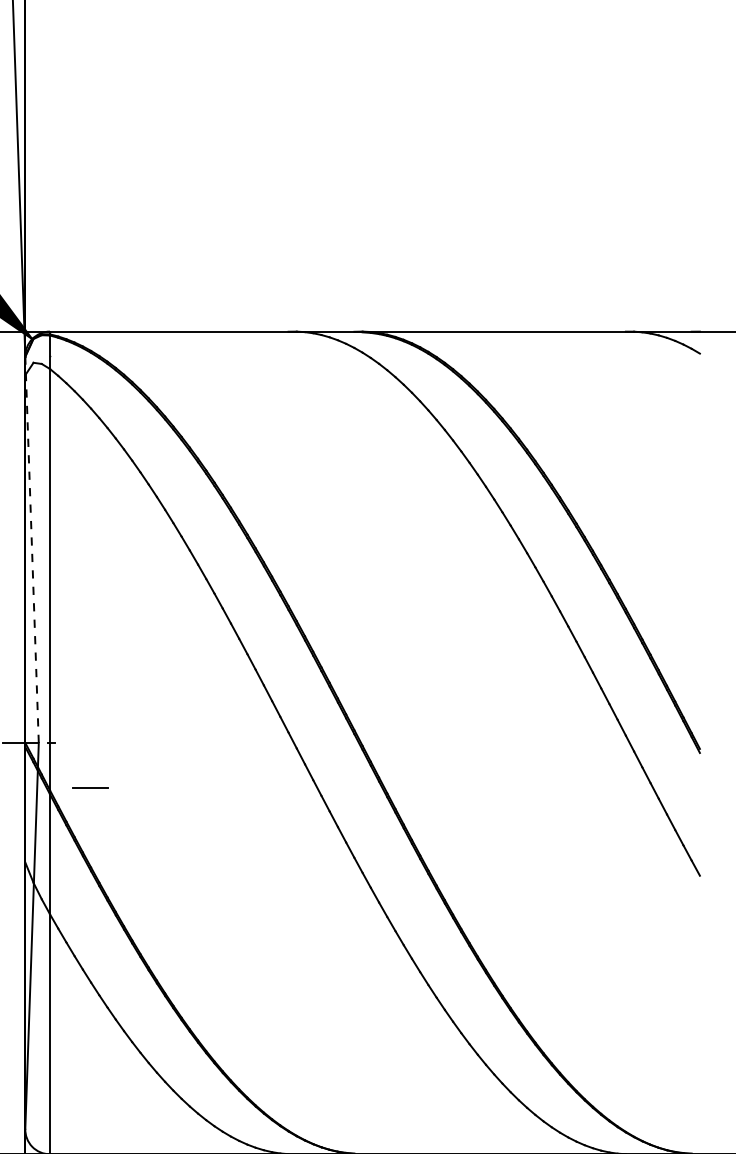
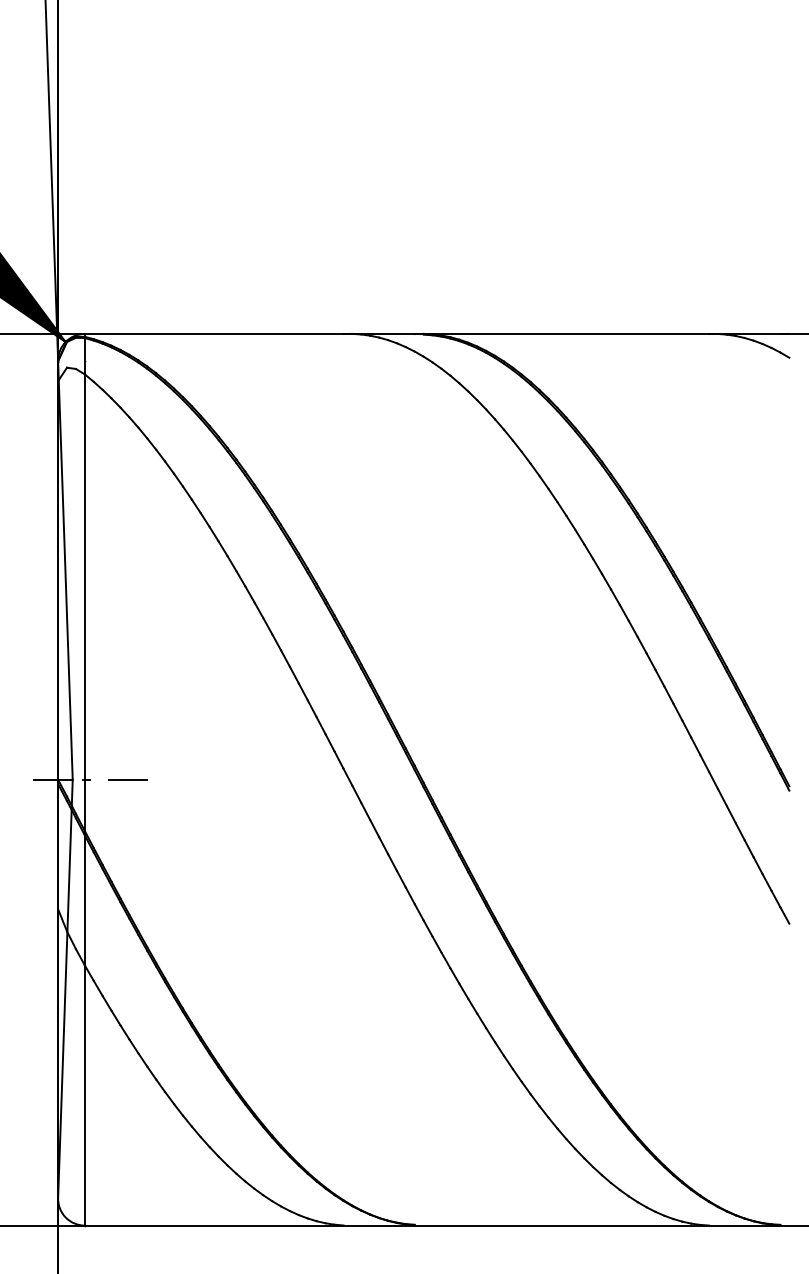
line: (32, 549) -> (65, 570), dashed -> solid
line: (89, 787) -> (127, 779), moved

